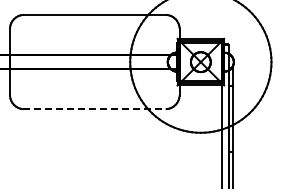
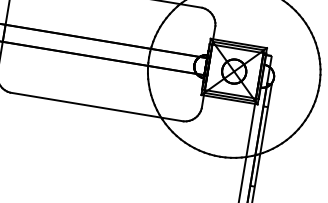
line: (94, 109) -> (96, 107), dashed -> solid

